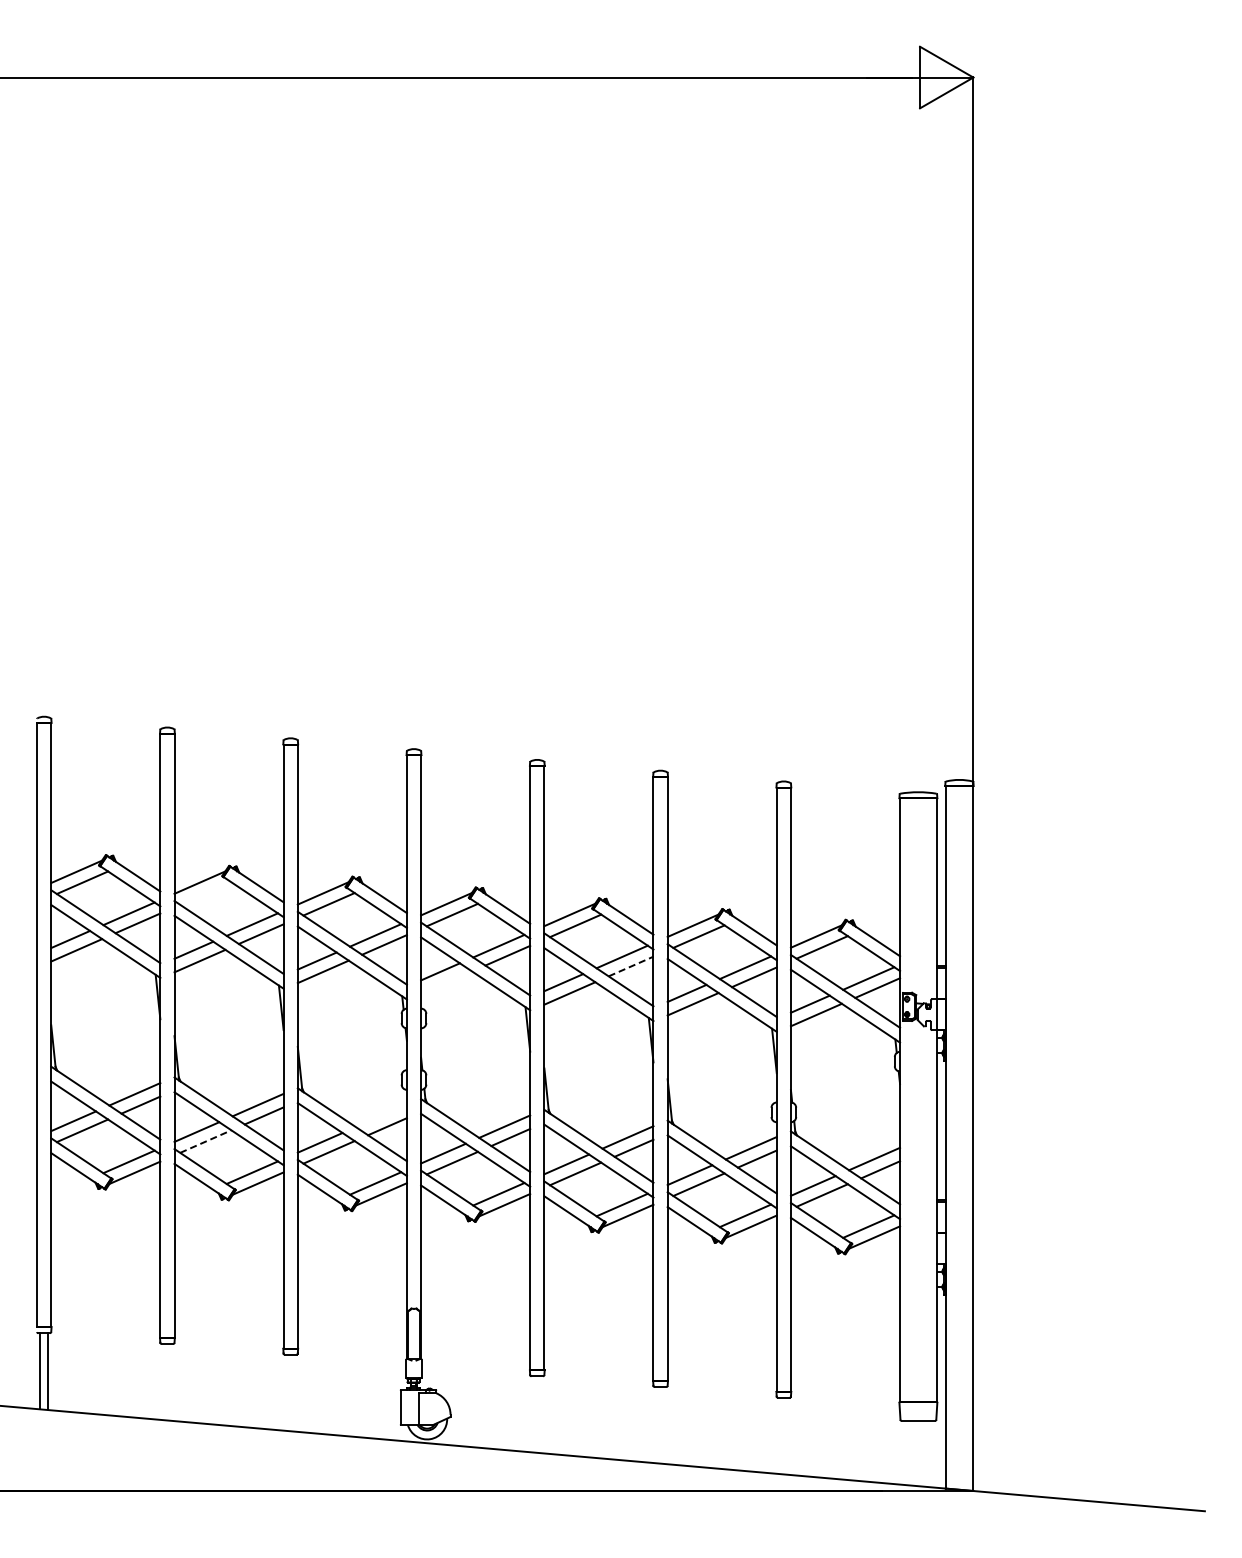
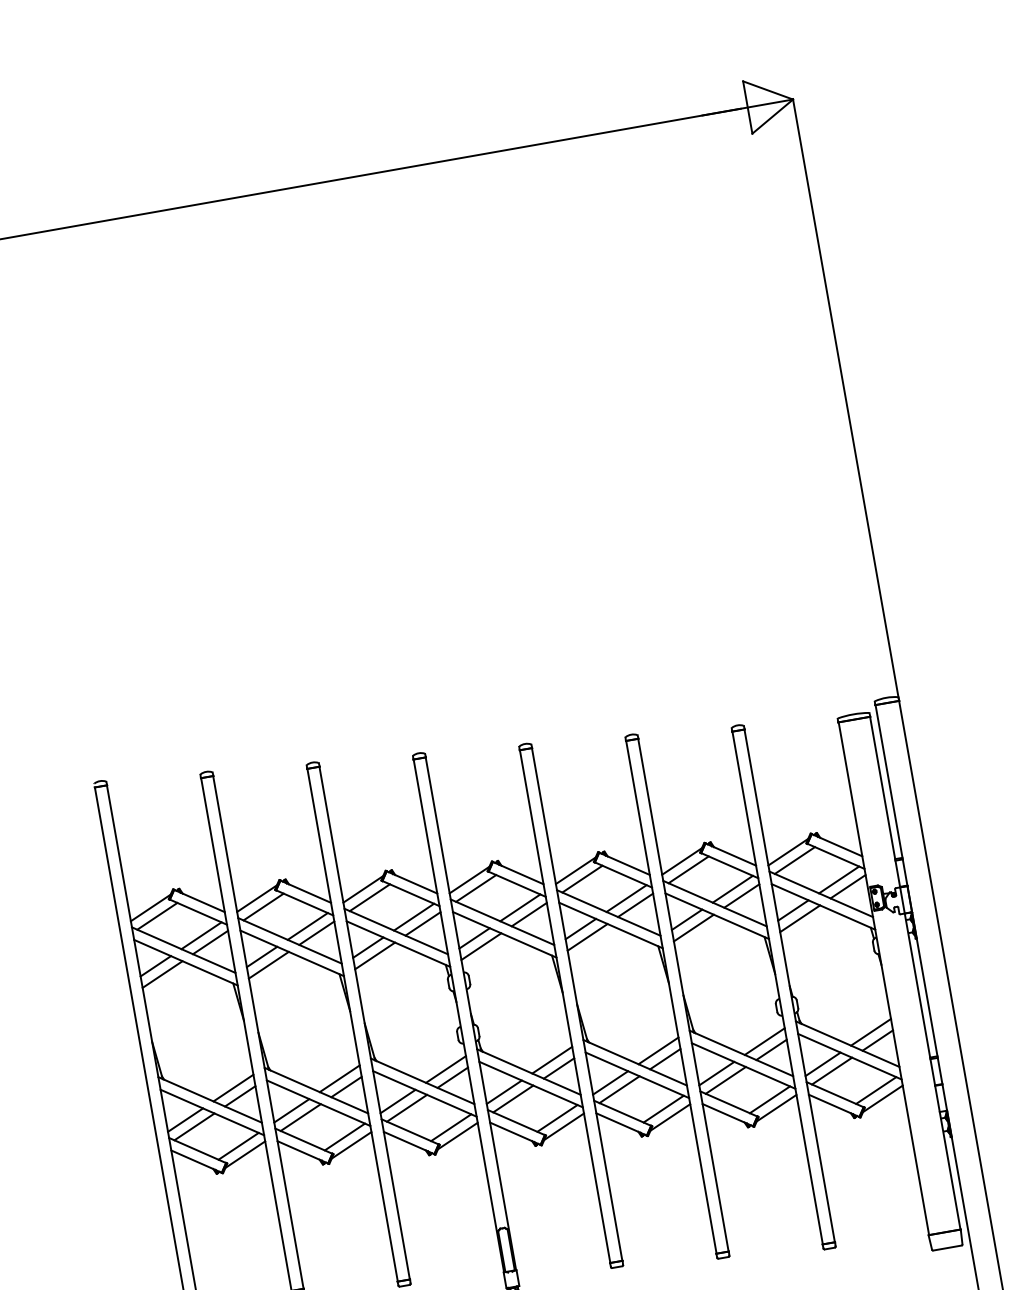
line: (205, 893) -> (263, 907), added
line: (631, 966) -> (635, 905), dashed -> solid
line: (446, 982) -> (481, 946), added
line: (380, 1115) -> (445, 1069), added
line: (205, 1141) -> (300, 1117), dashed -> solid

